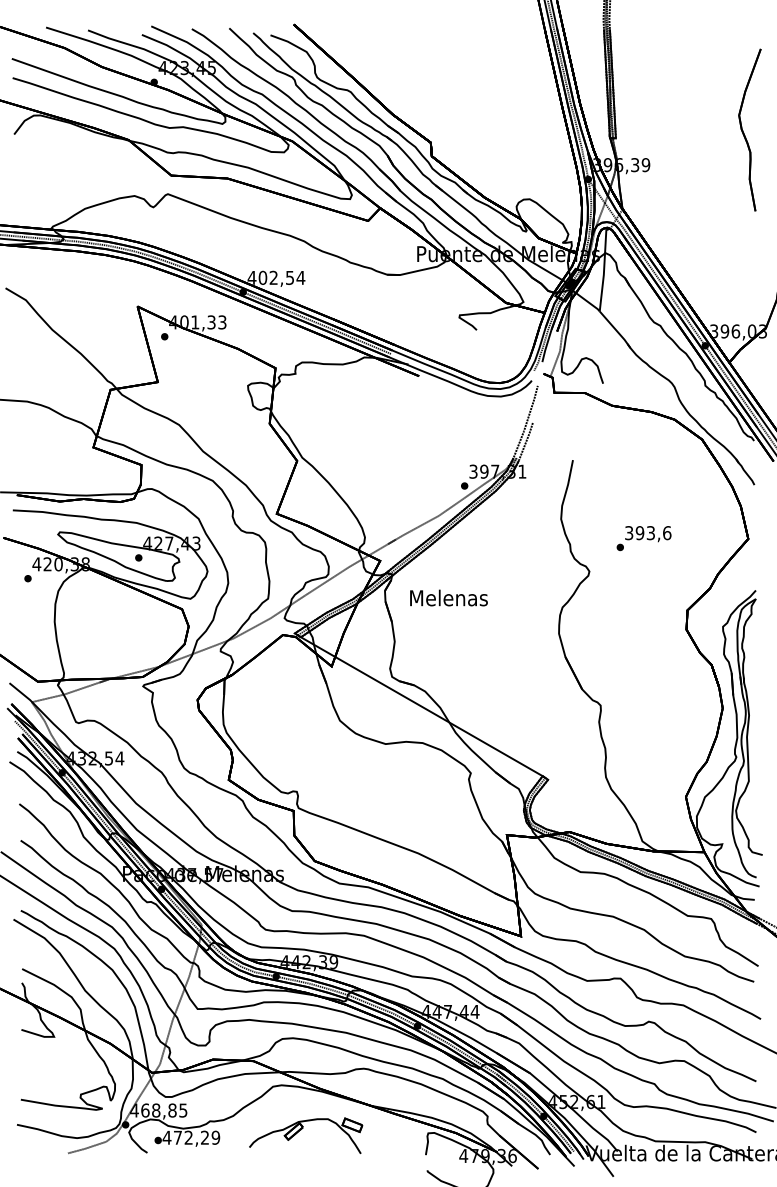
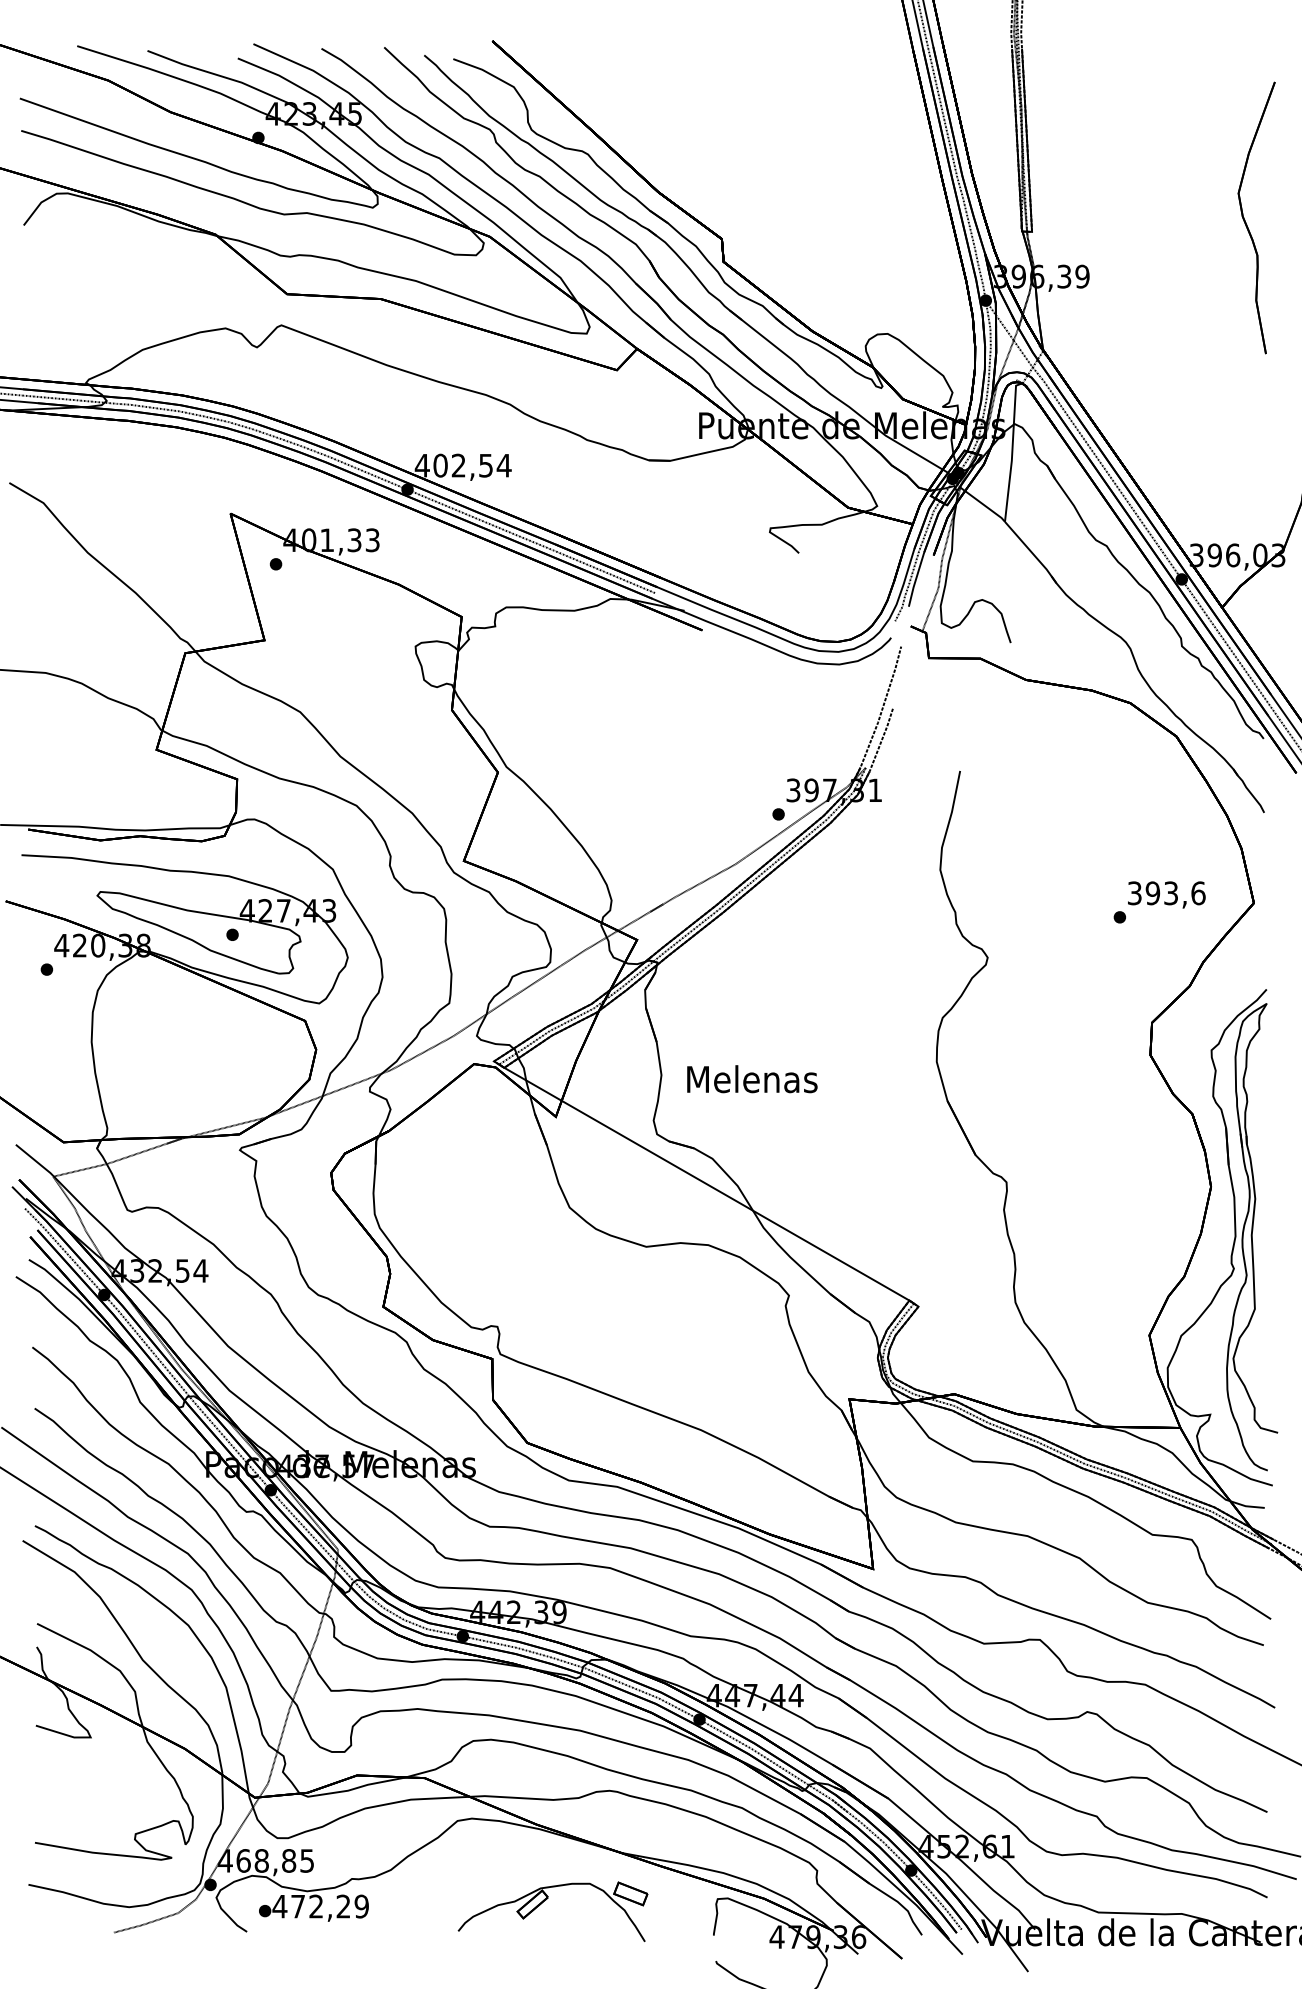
text: (643, 538) -> (1158, 902), moved
text: (448, 597) -> (751, 1078), moved
part: (302, 1129) -> (547, 1901), moved

